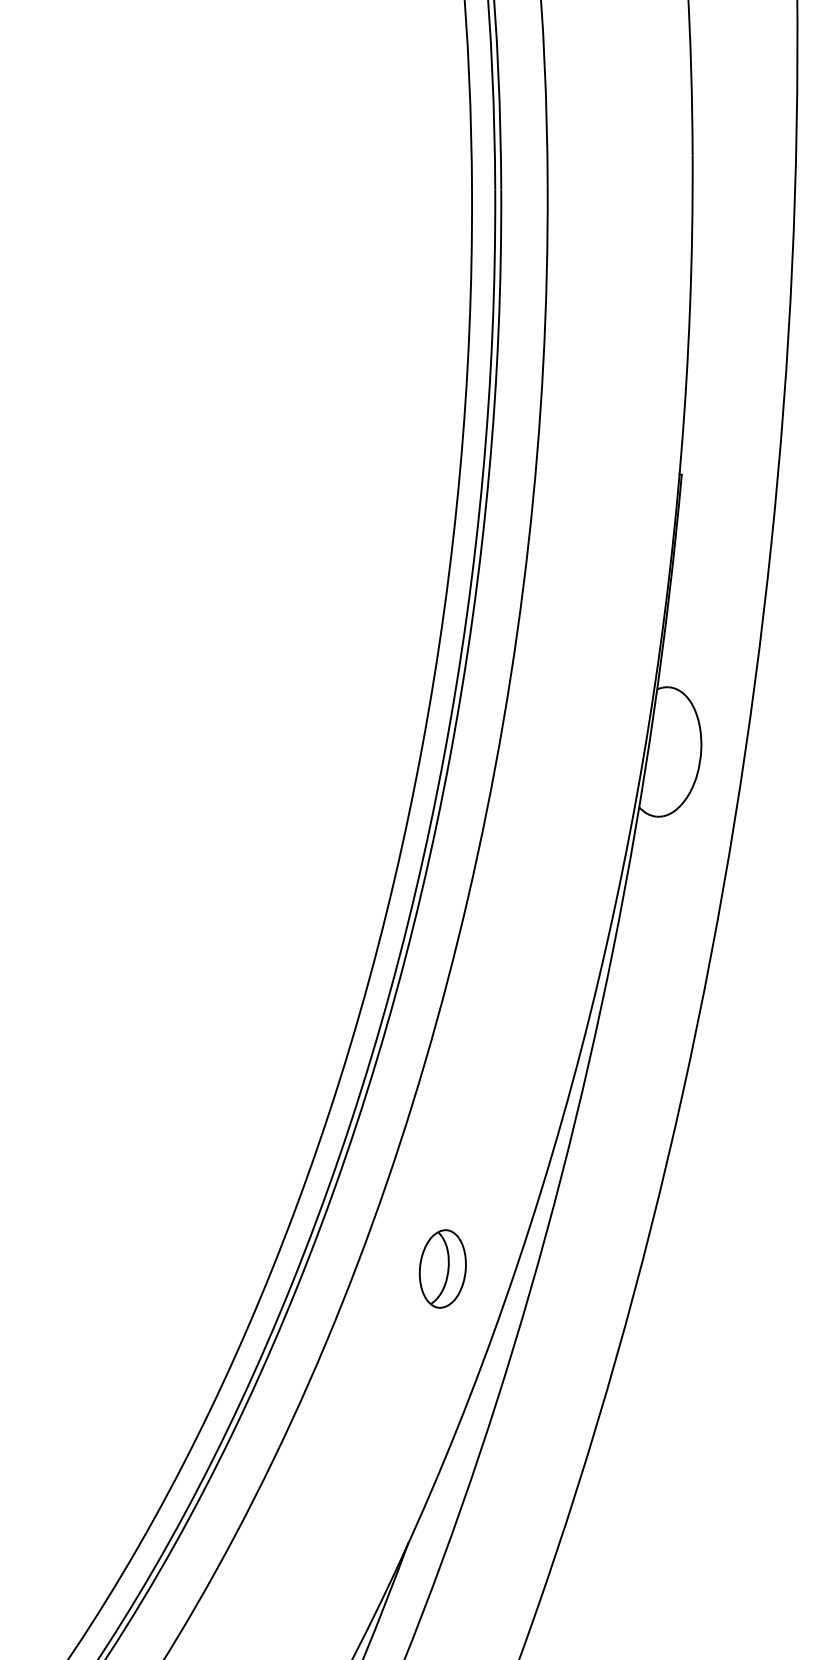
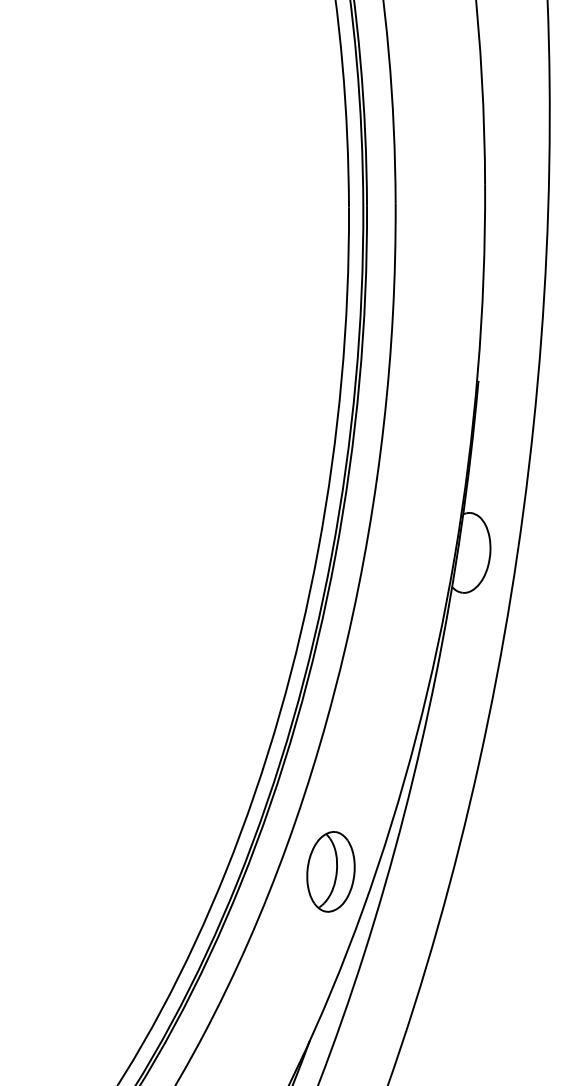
part: (442, 1268) -> (330, 871), size x1.67

